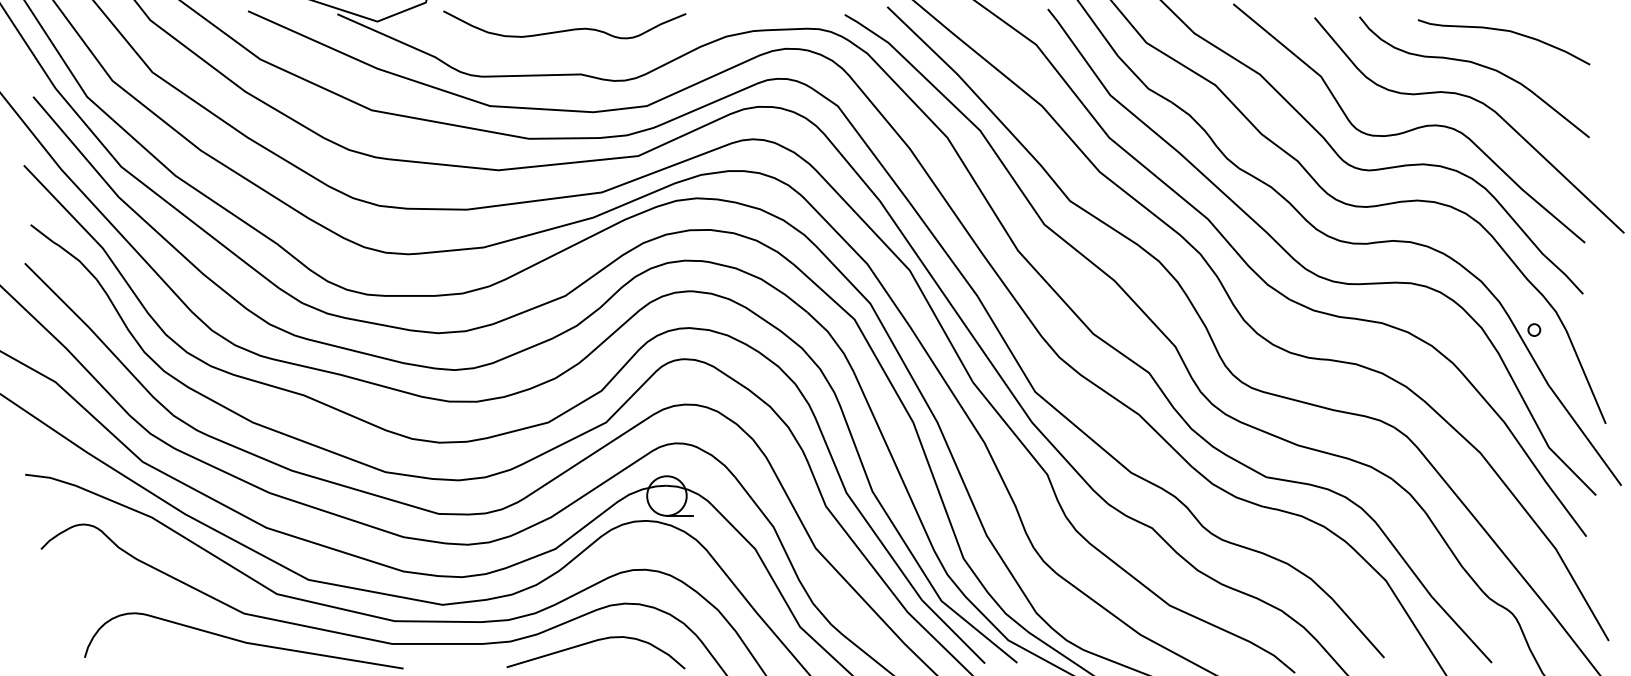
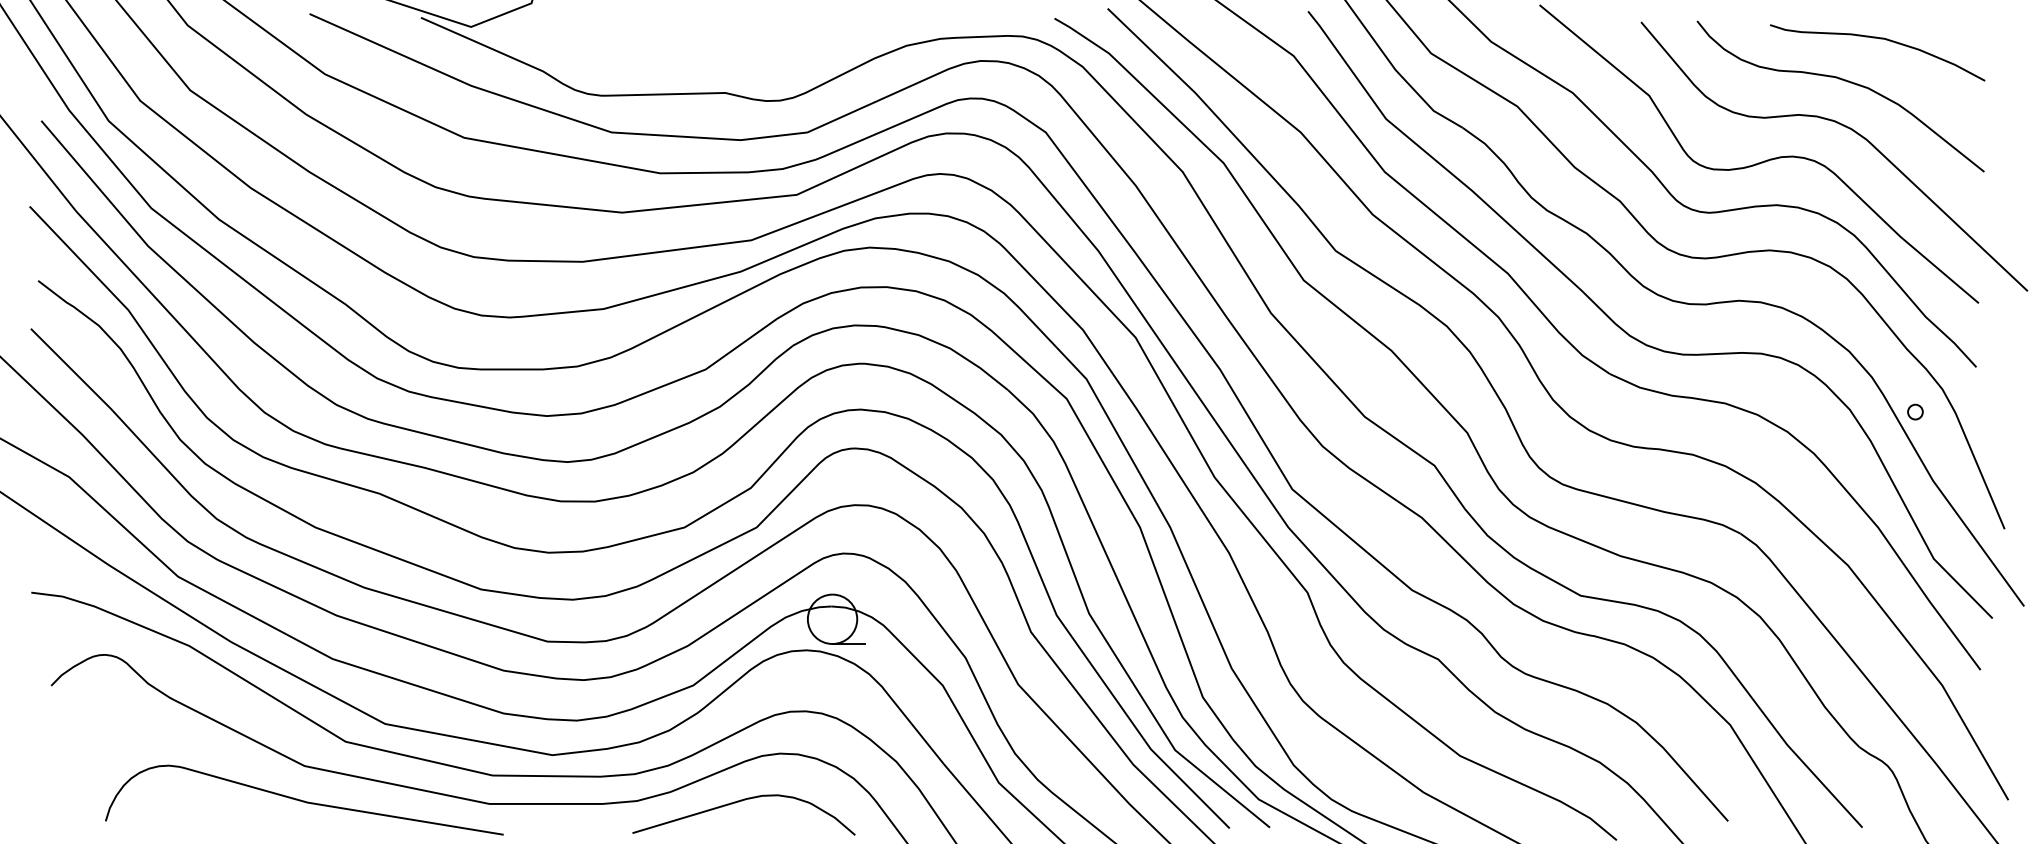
curve: (564, 30) -> (704, 37), removed

